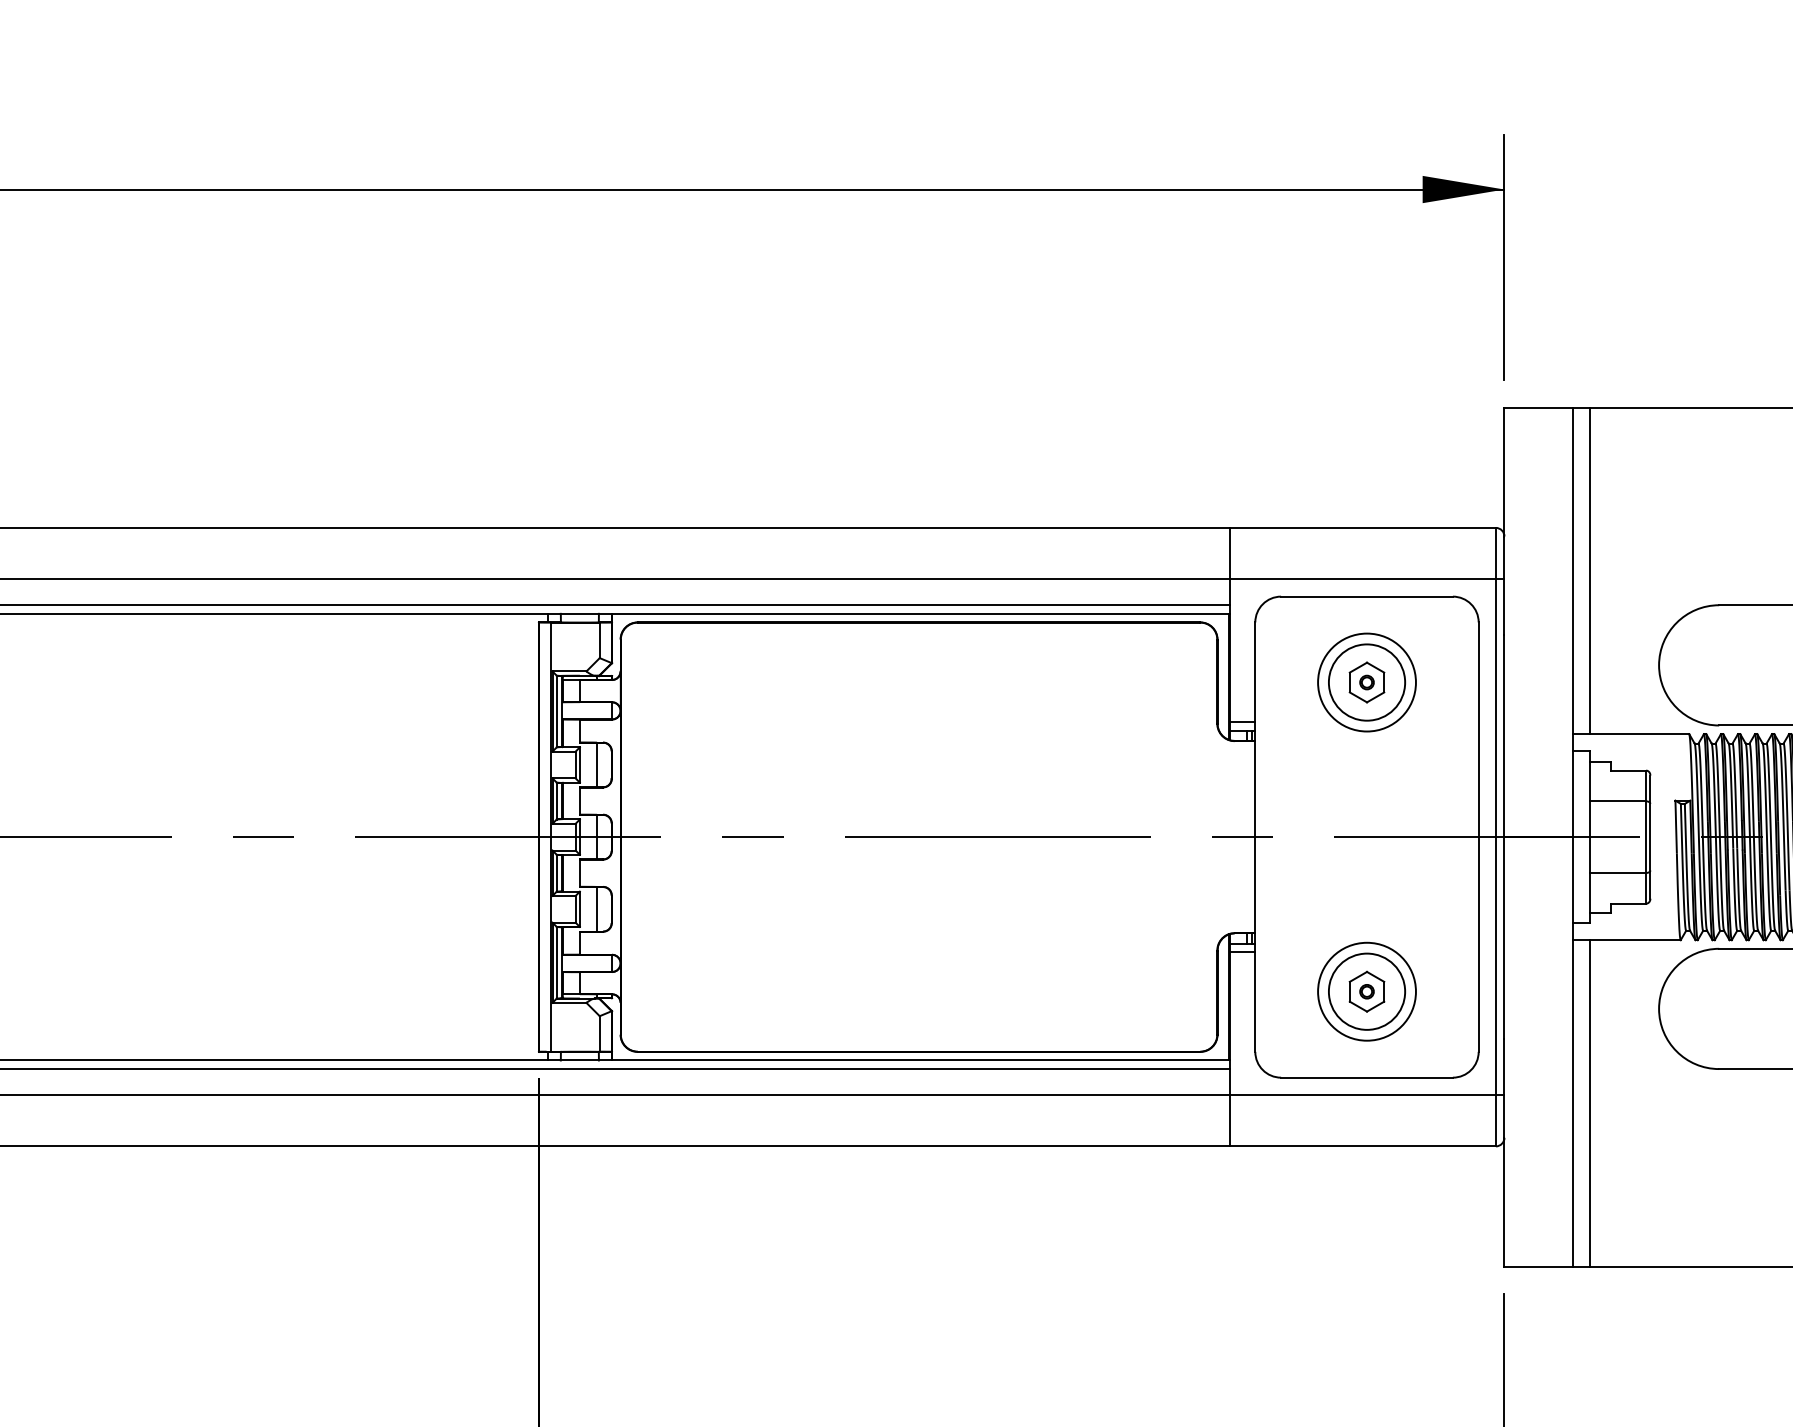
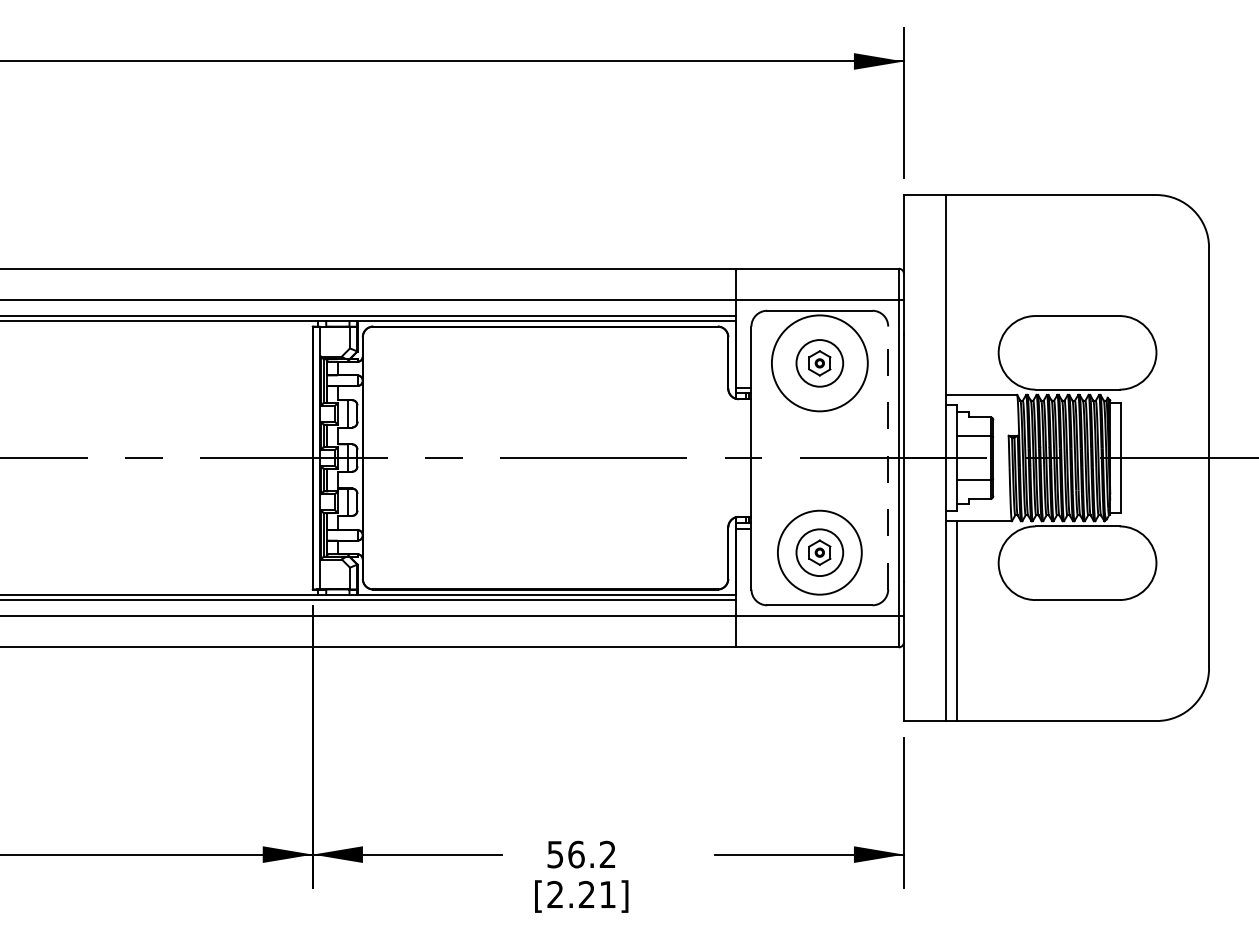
line: (1590, 570) -> (956, 294), removed
circle: (1366, 682) -> (819, 363), size x1.6
line: (1479, 836) -> (888, 457), solid -> dashed
circle: (1366, 991) -> (819, 552), size x1.4

